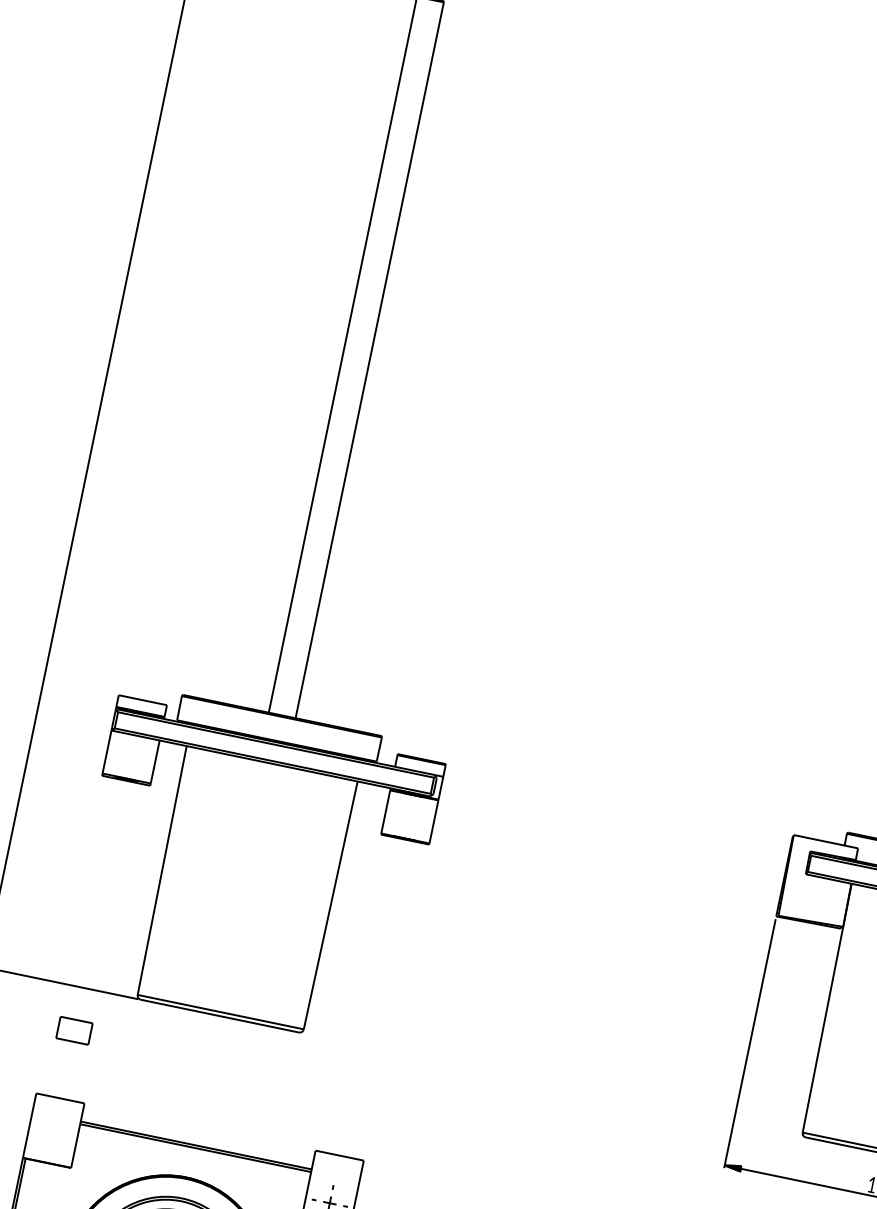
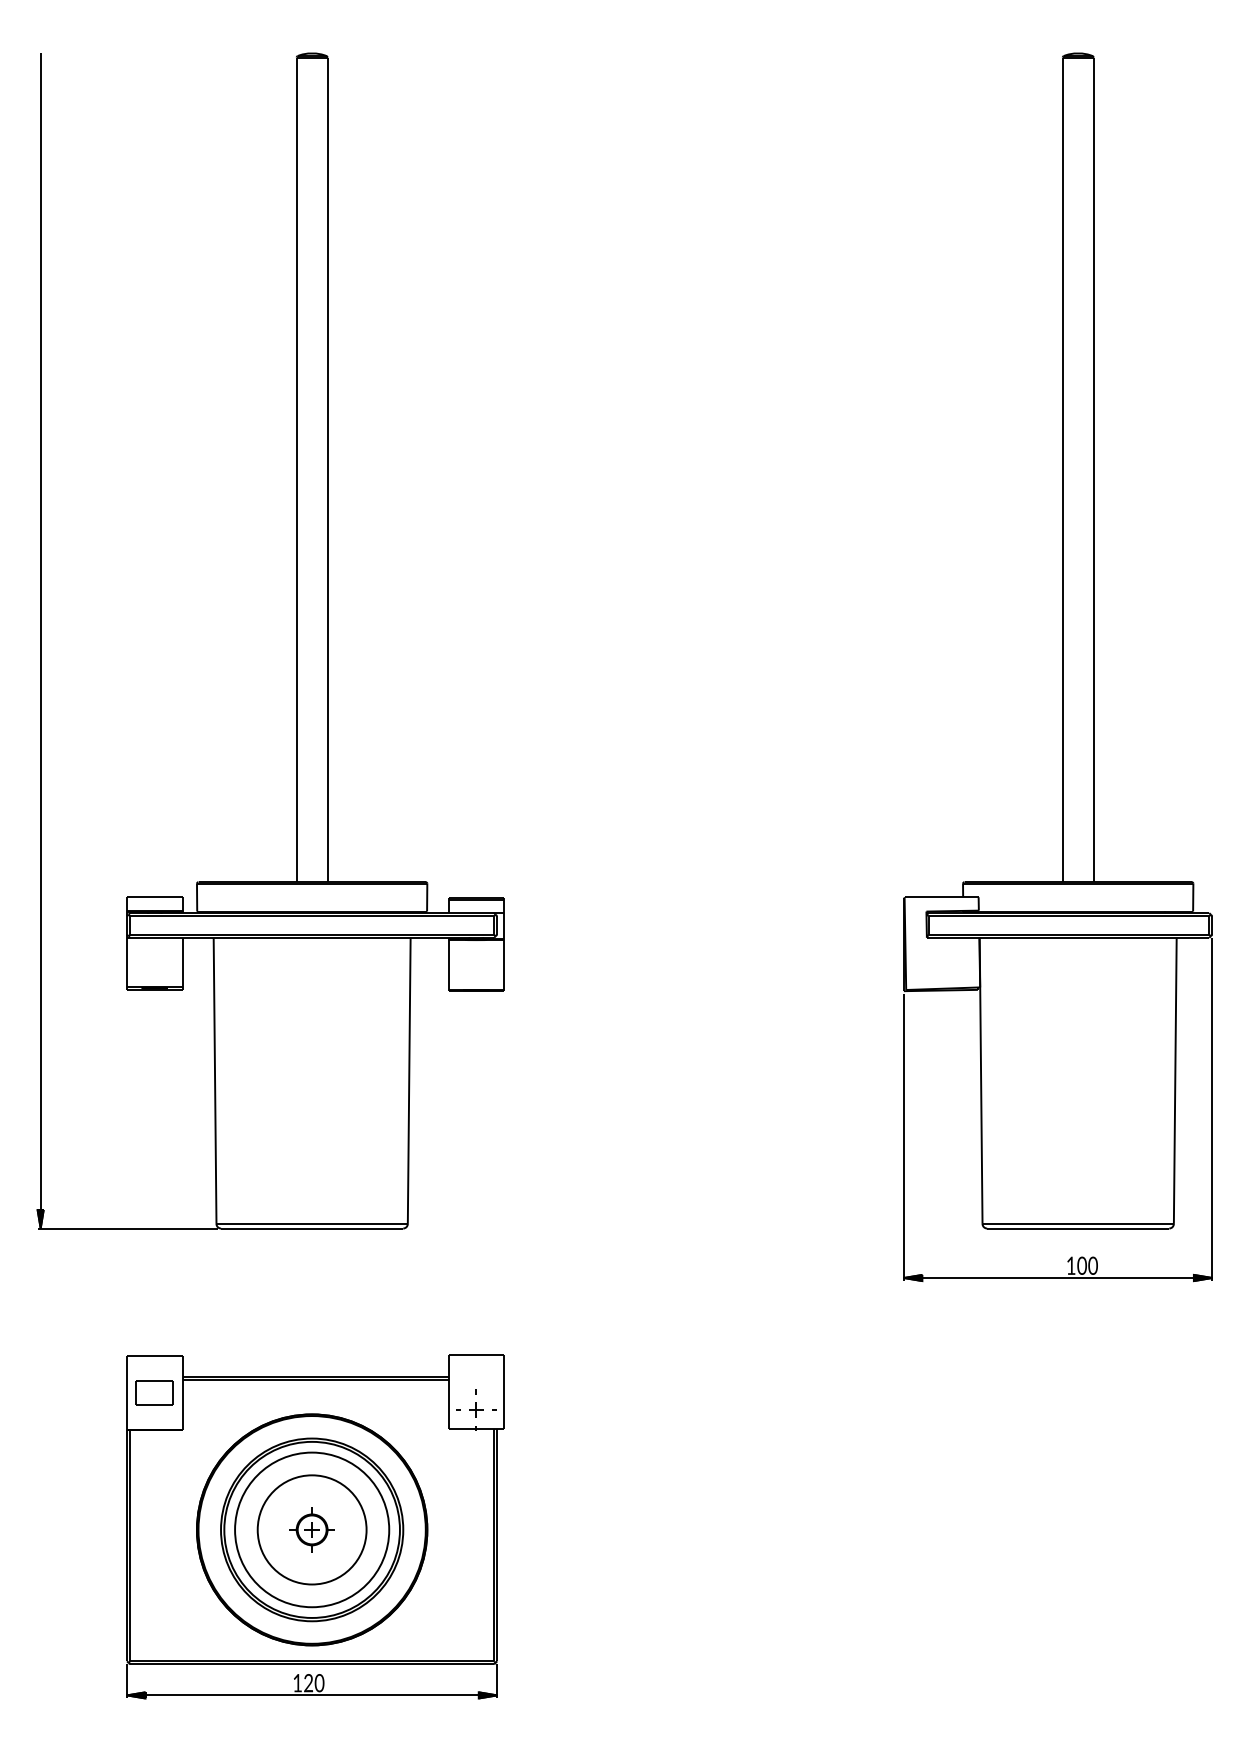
part: (74, 1030) -> (154, 1392), moved

